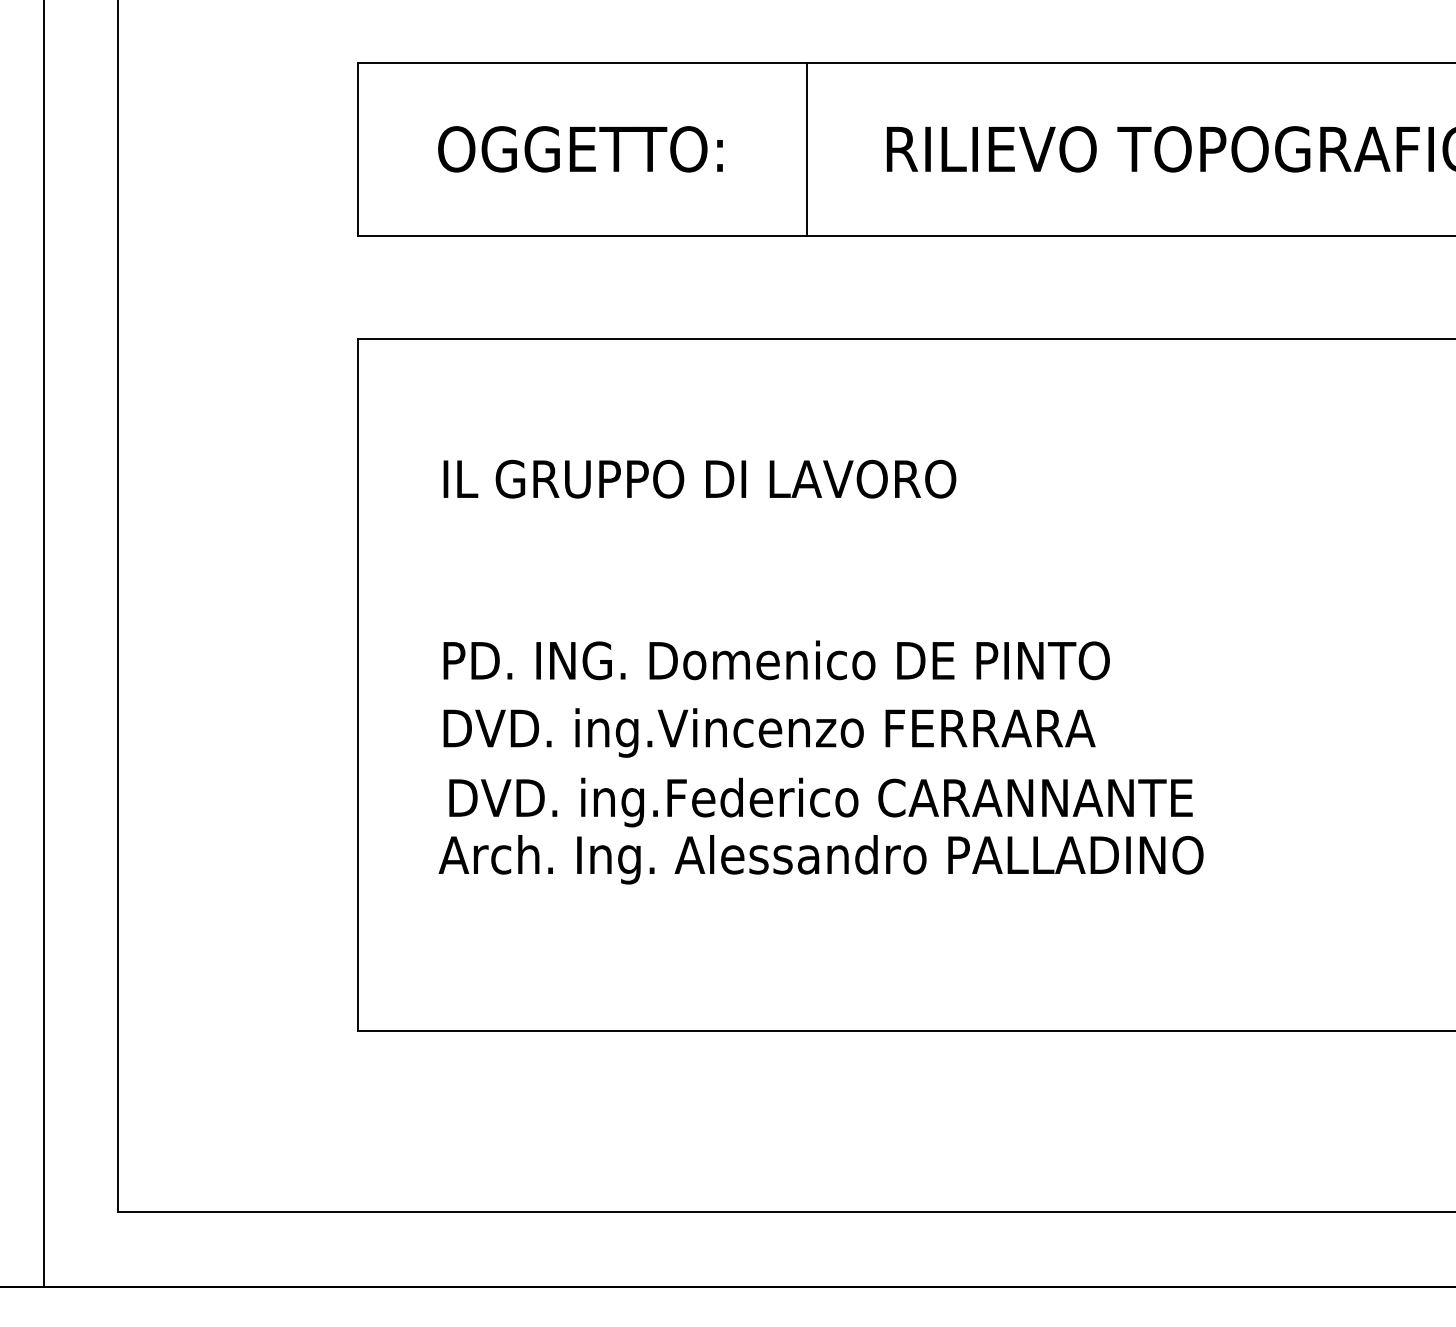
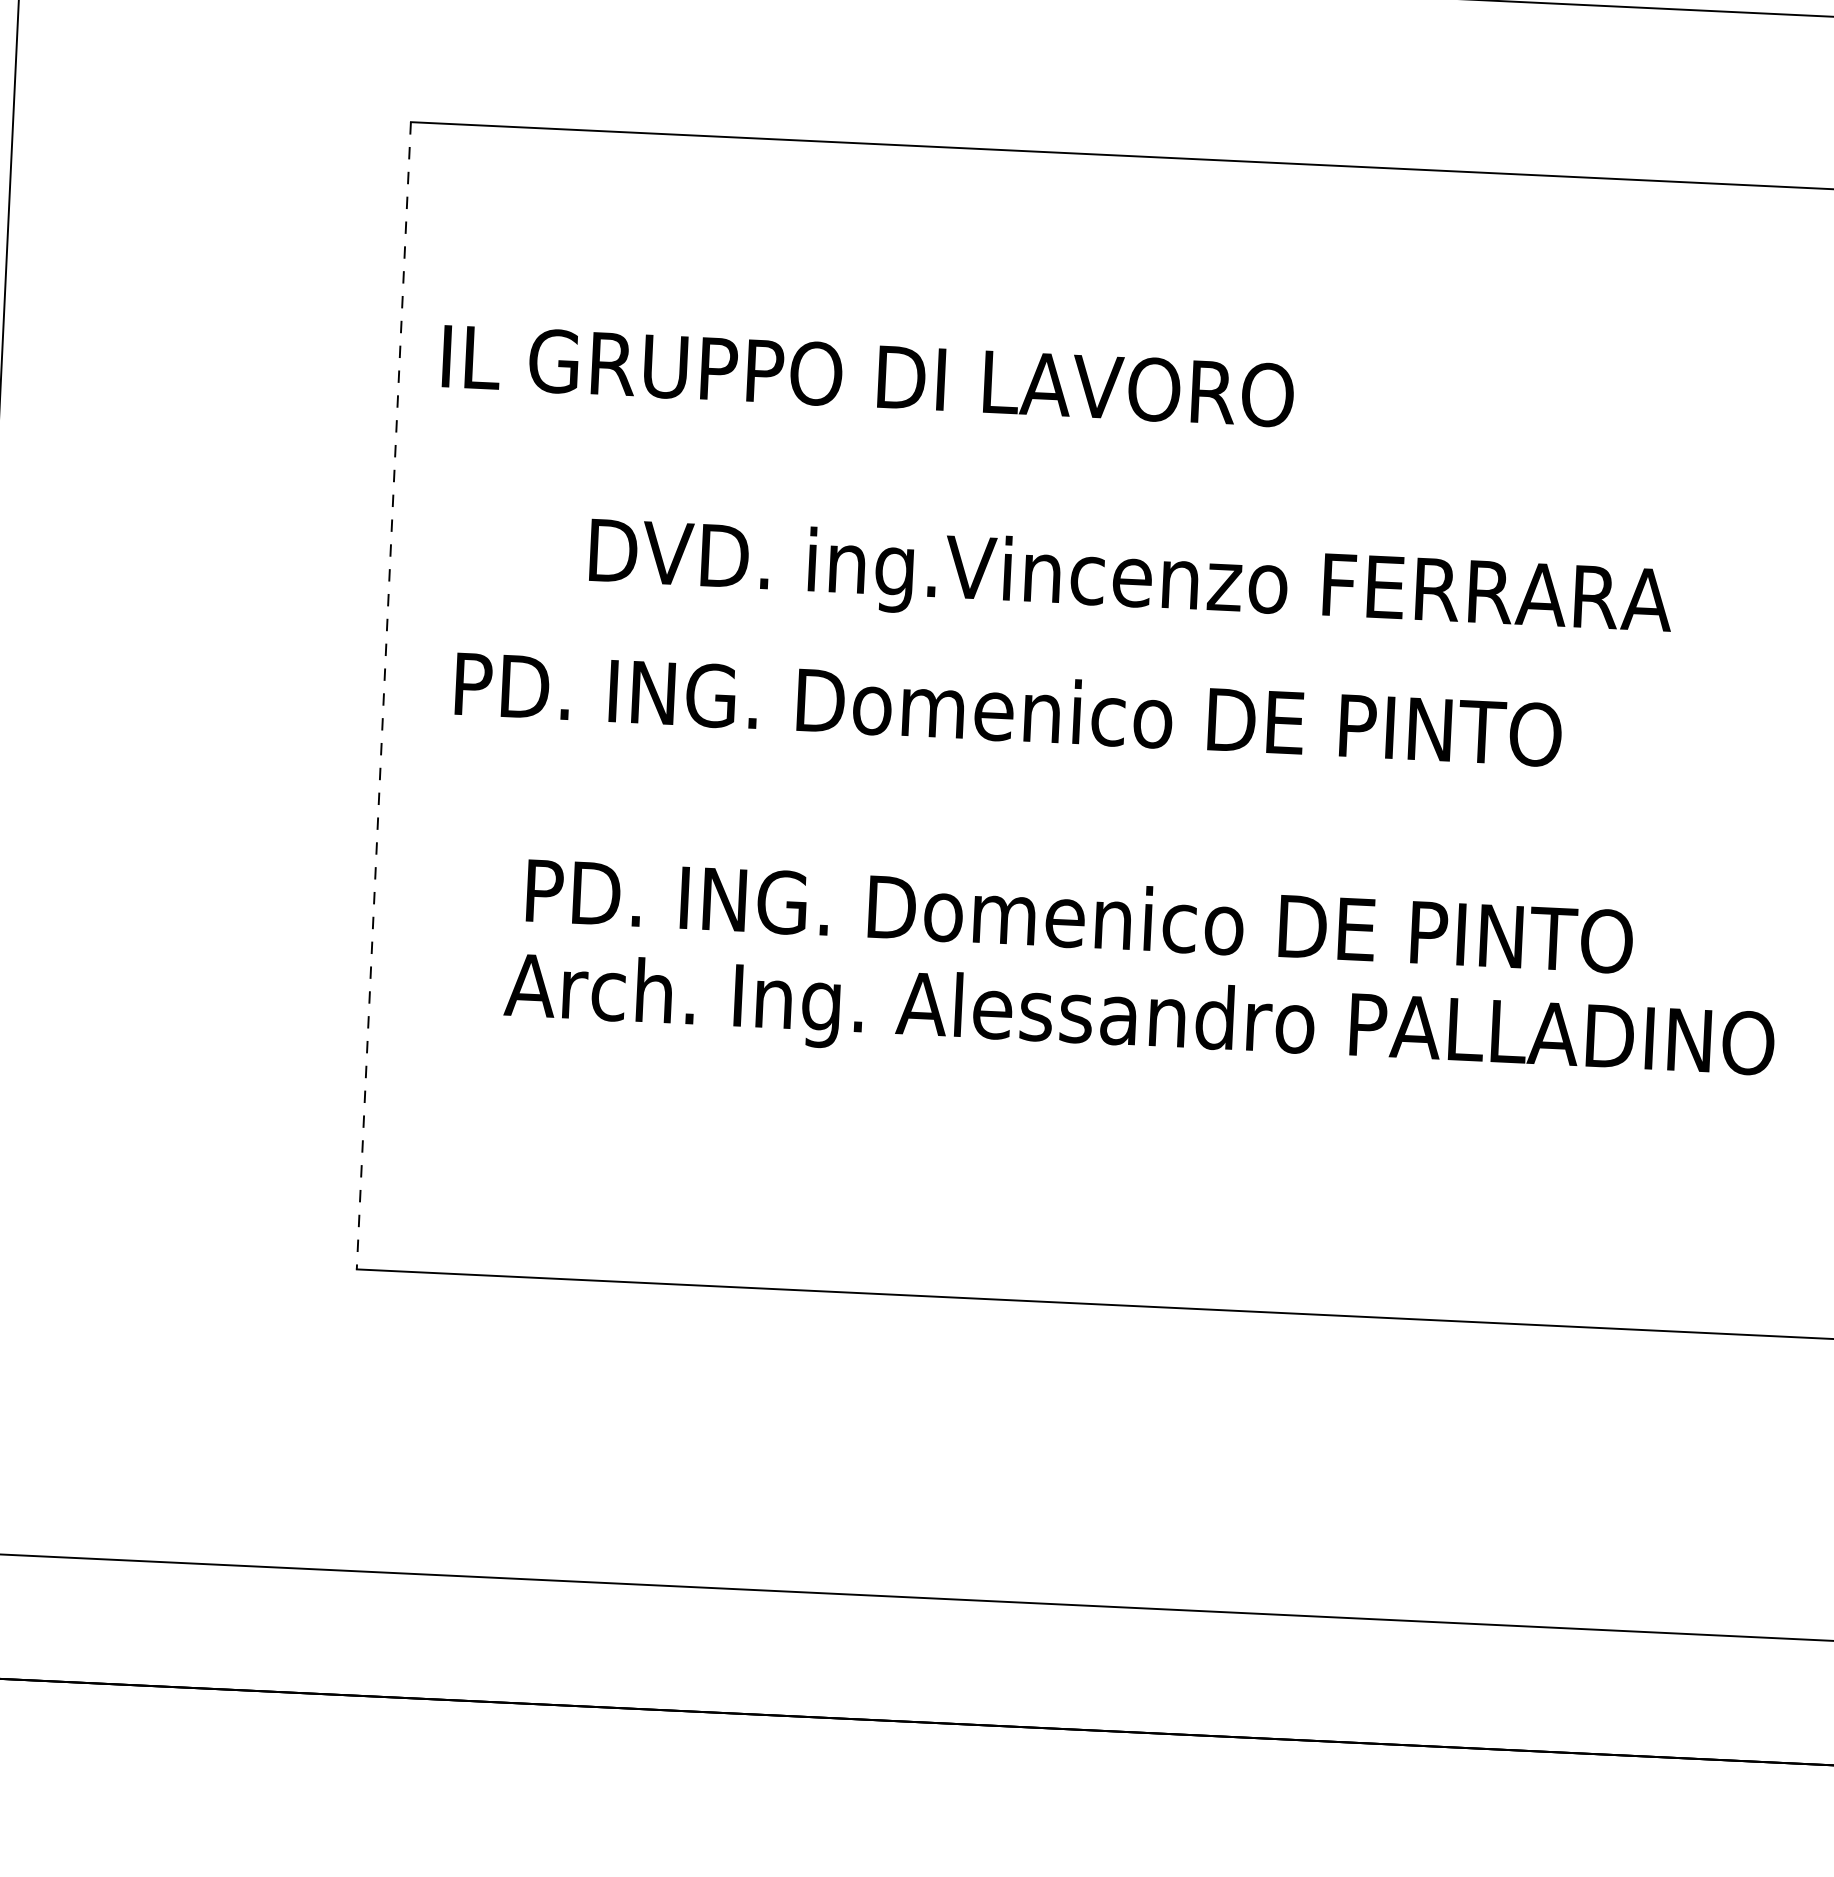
text: (699, 478) -> (867, 374), moved
text: (776, 660) -> (1008, 709), moved
line: (357, 685) -> (383, 696), solid -> dashed
text: (769, 732) -> (1130, 581), moved
text: (823, 802) -> (1147, 927), DVD. ing.Federico CARANNANTE -> PD. ING. Domenico DE PINTO

